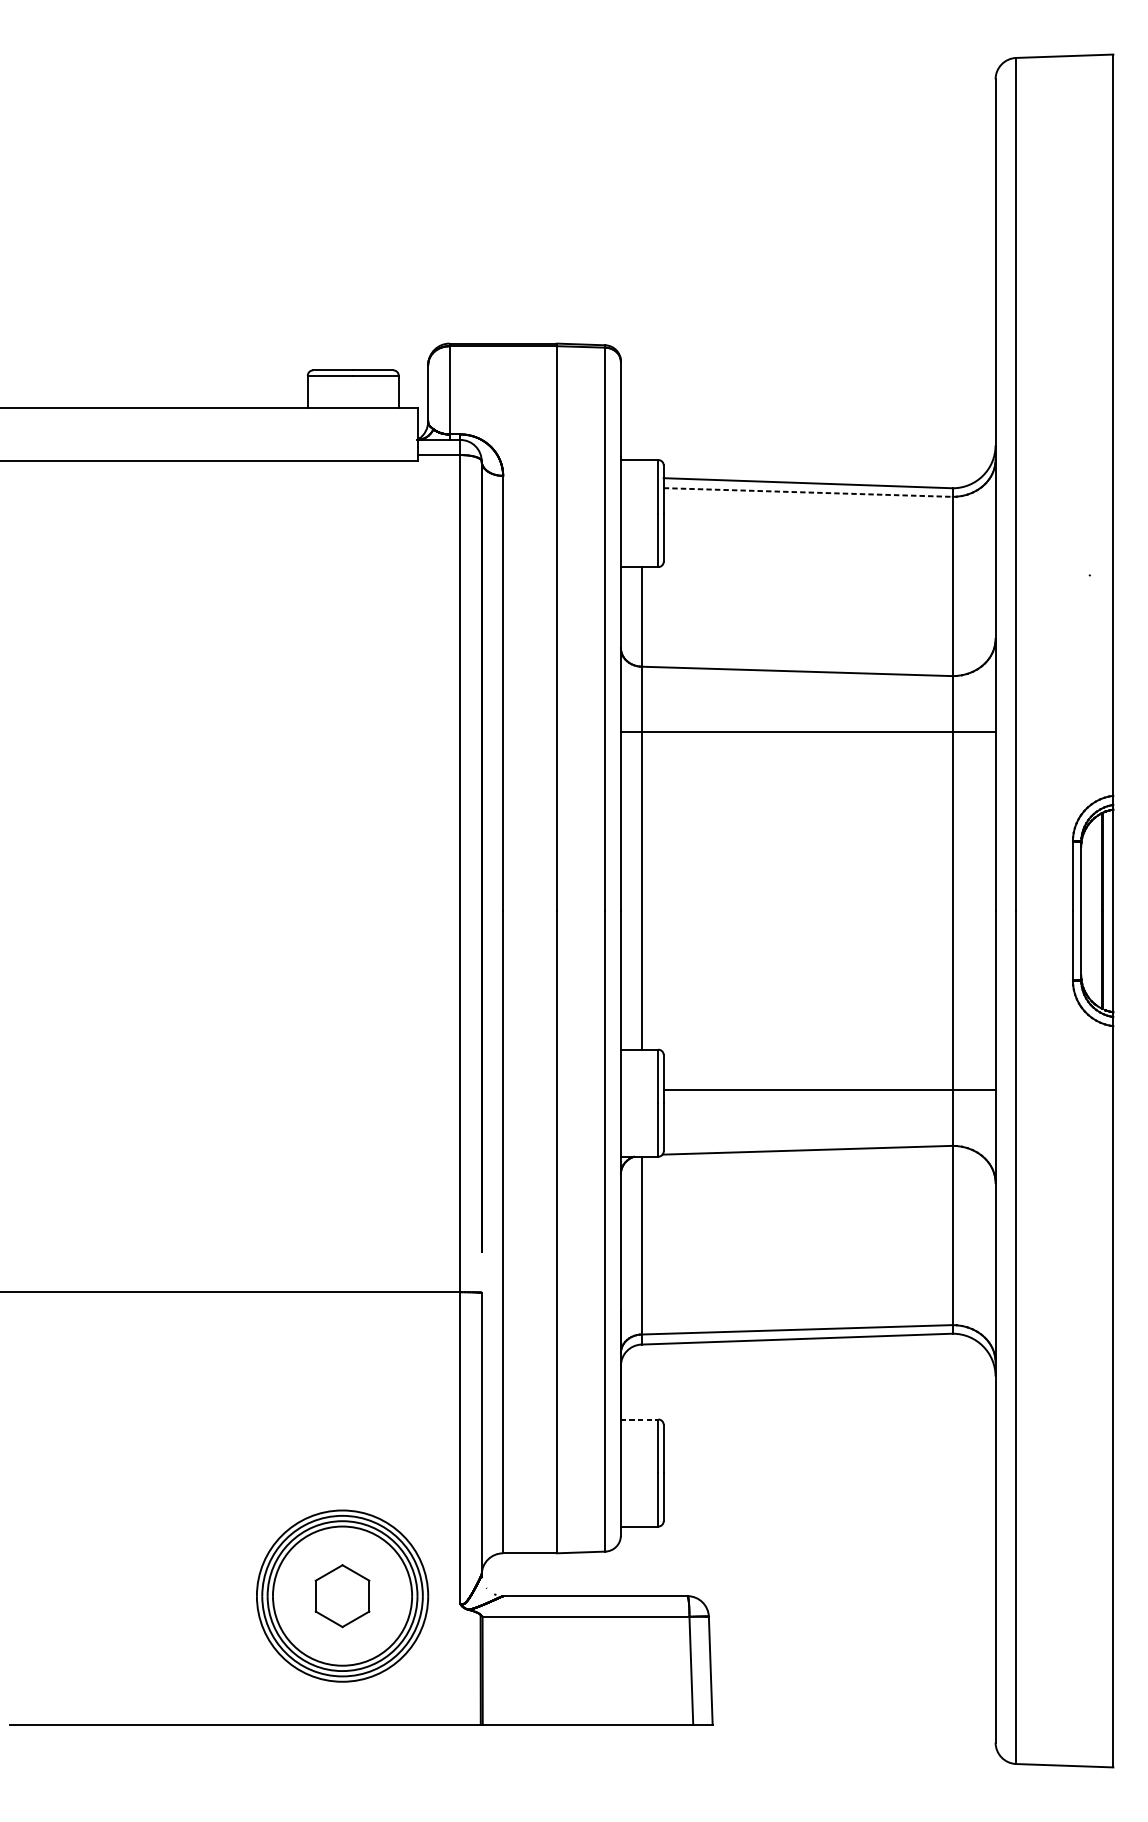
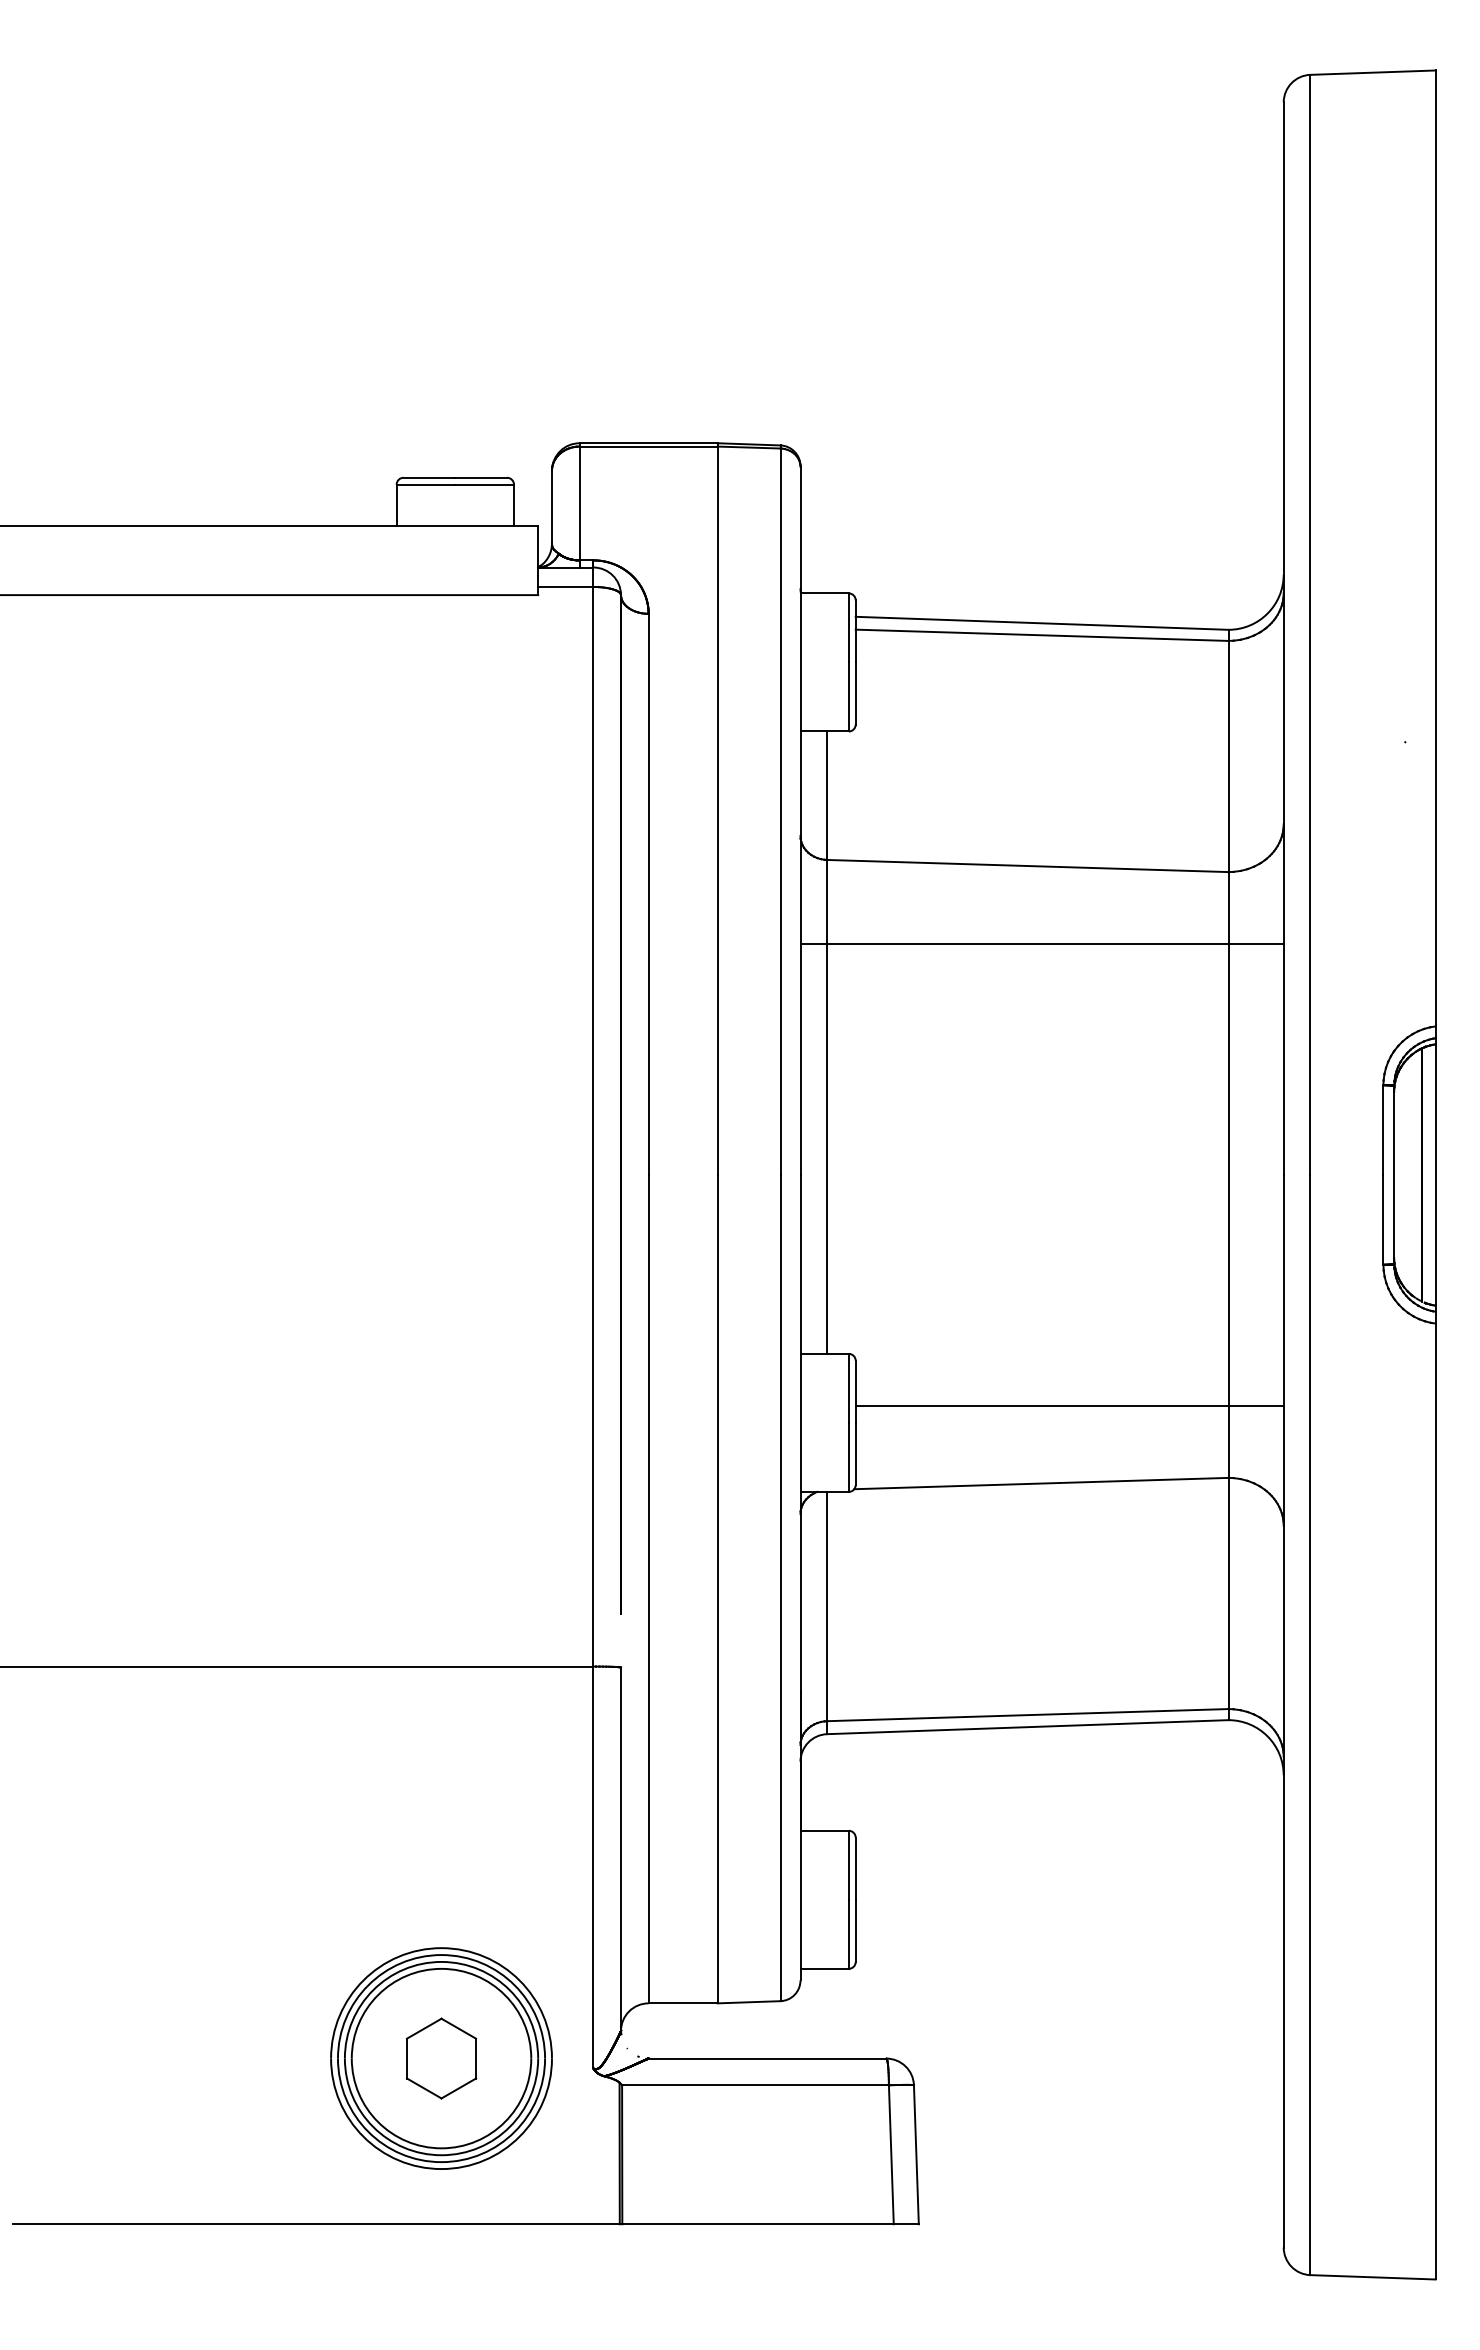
line: (808, 492) -> (1042, 635), dashed -> solid
line: (640, 1419) -> (825, 1830), dashed -> solid

